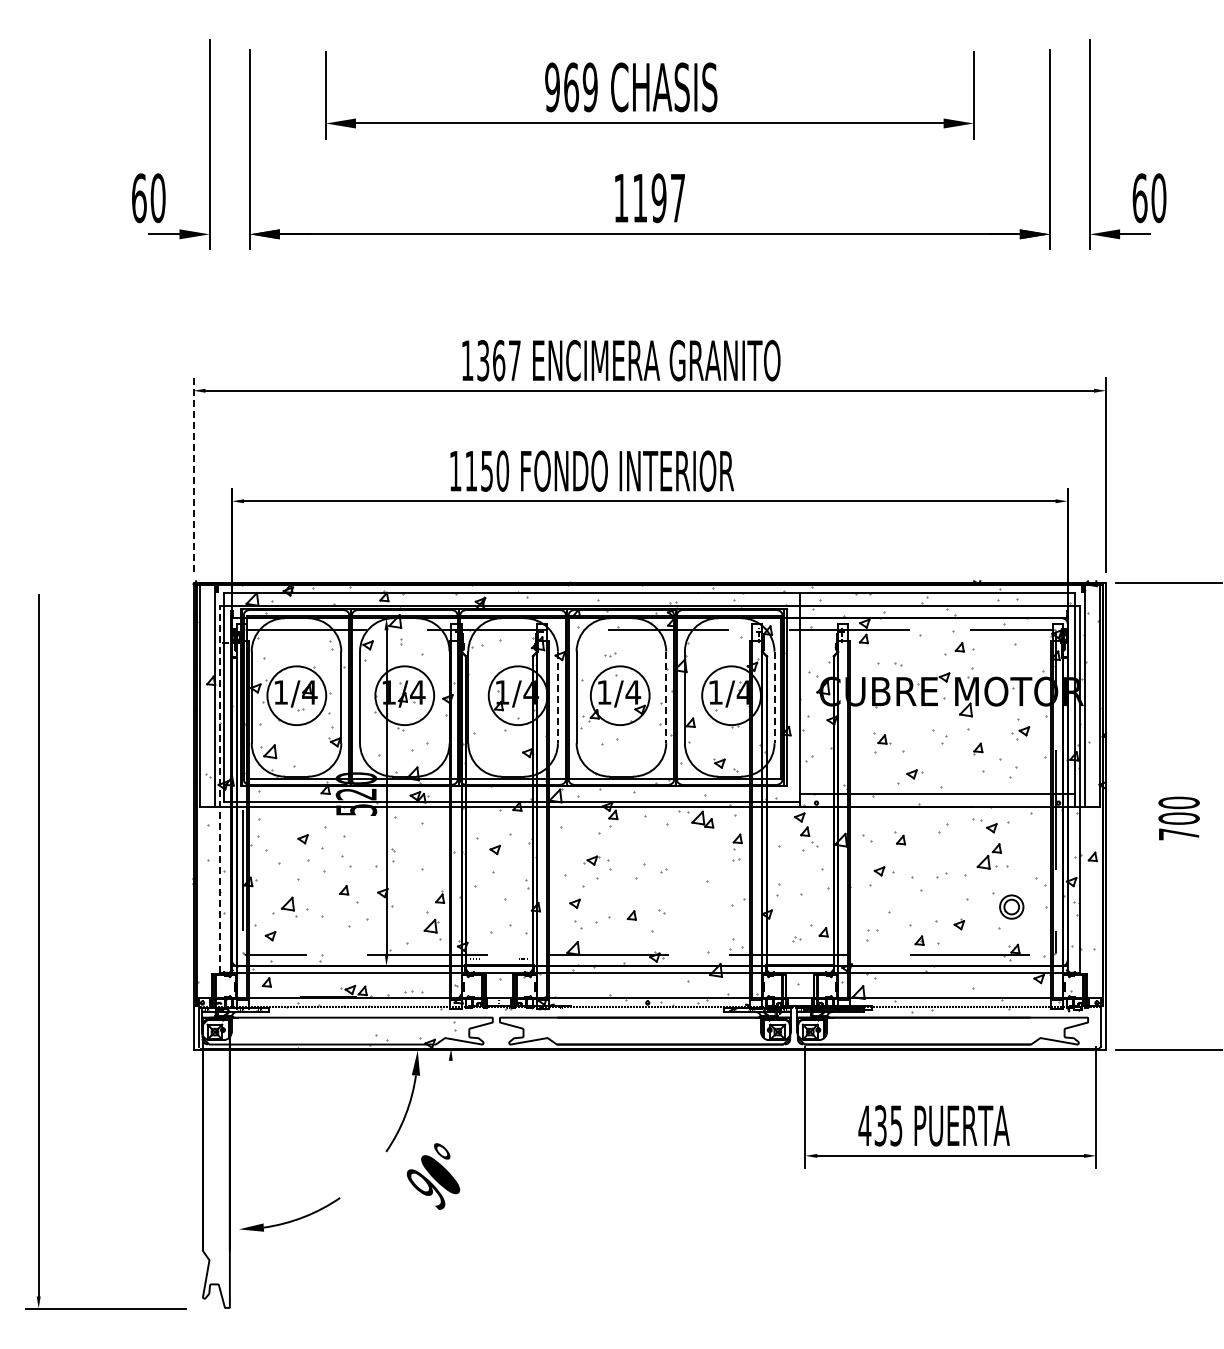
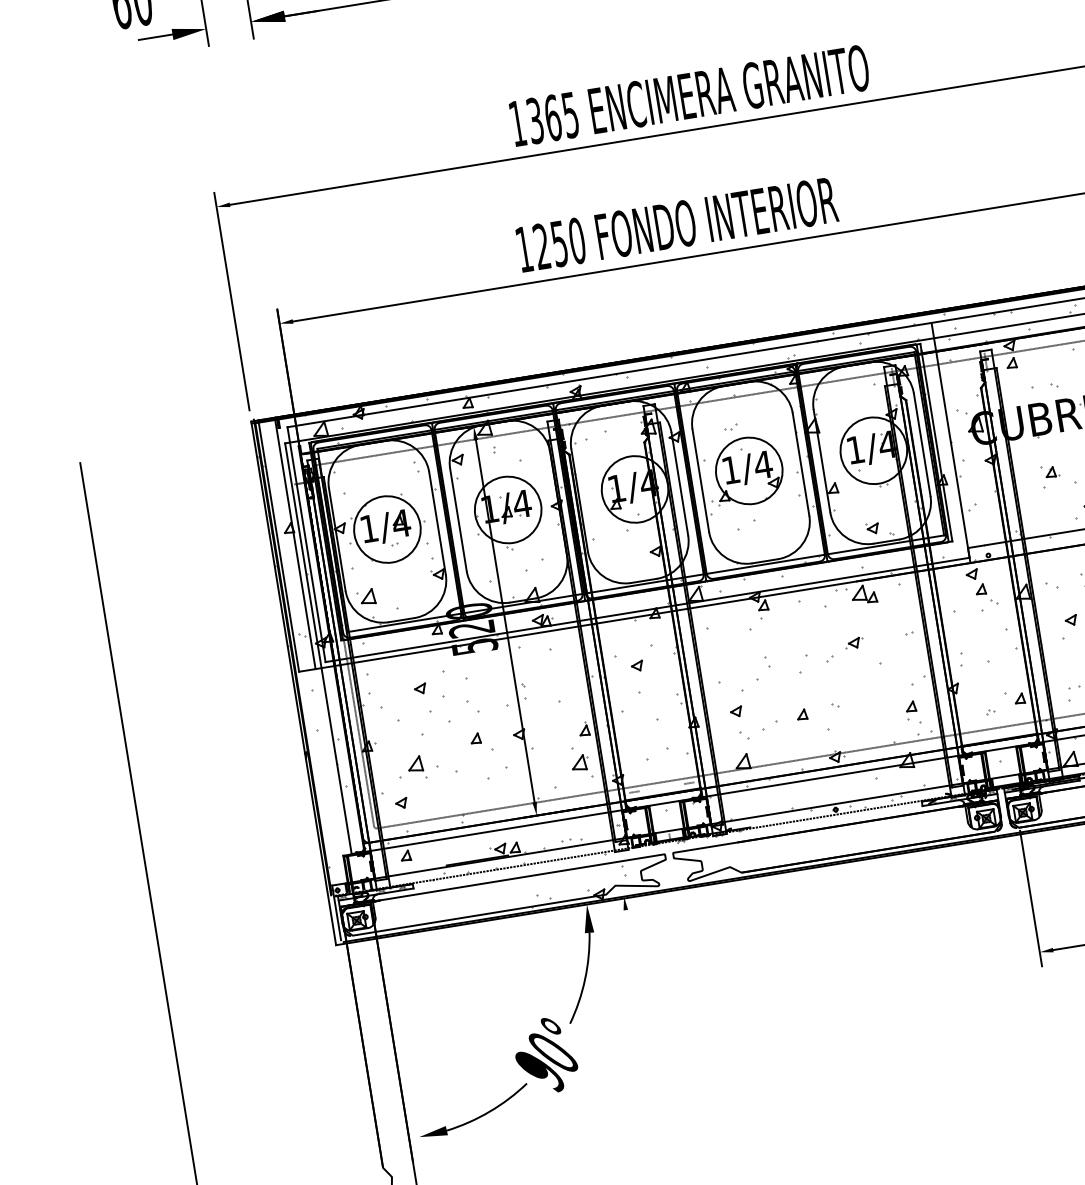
text: (514, 360) -> (570, 114), 1367 -> 1365
text: (470, 470) -> (540, 246), 1150 -> 1250
line: (193, 474) -> (231, 300), dashed -> solid
line: (557, 697) -> (679, 484), dashed -> solid
line: (666, 697) -> (801, 464), dashed -> solid
line: (774, 697) -> (922, 444), dashed -> solid
line: (219, 789) -> (317, 648), dashed -> solid
part: (737, 841) -> (911, 709), moved
part: (591, 860) -> (853, 643), moved
text: (433, 1176) -> (545, 1055), moved

